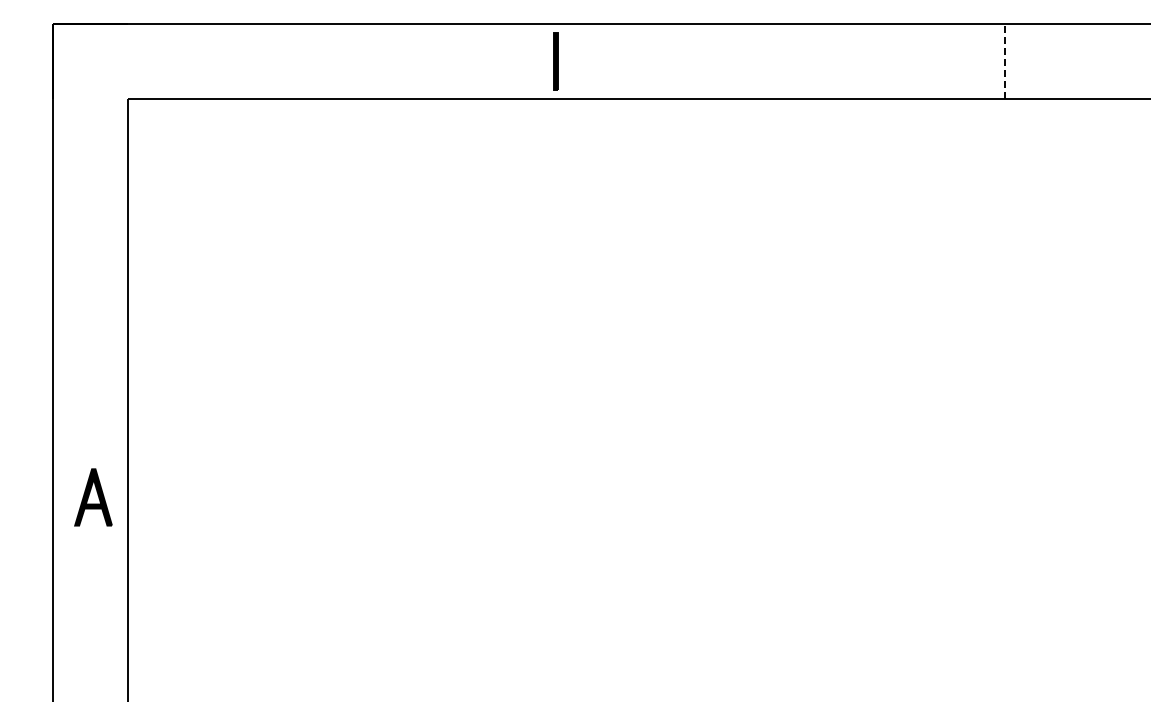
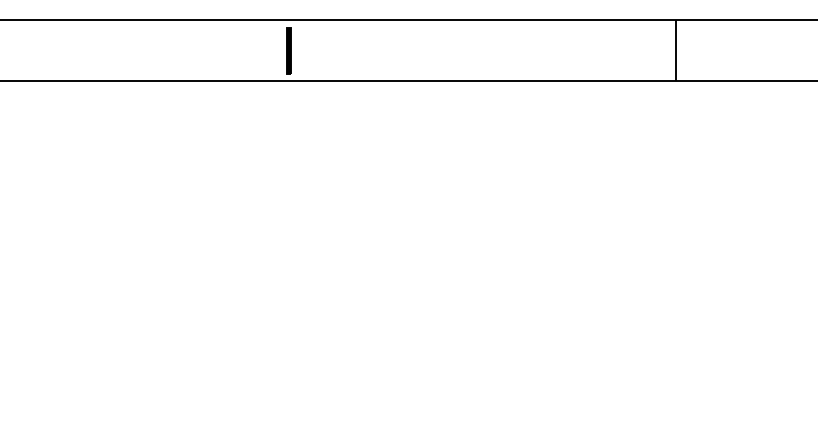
part: (555, 61) -> (288, 50), moved
line: (1005, 61) -> (676, 50), dashed -> solid

